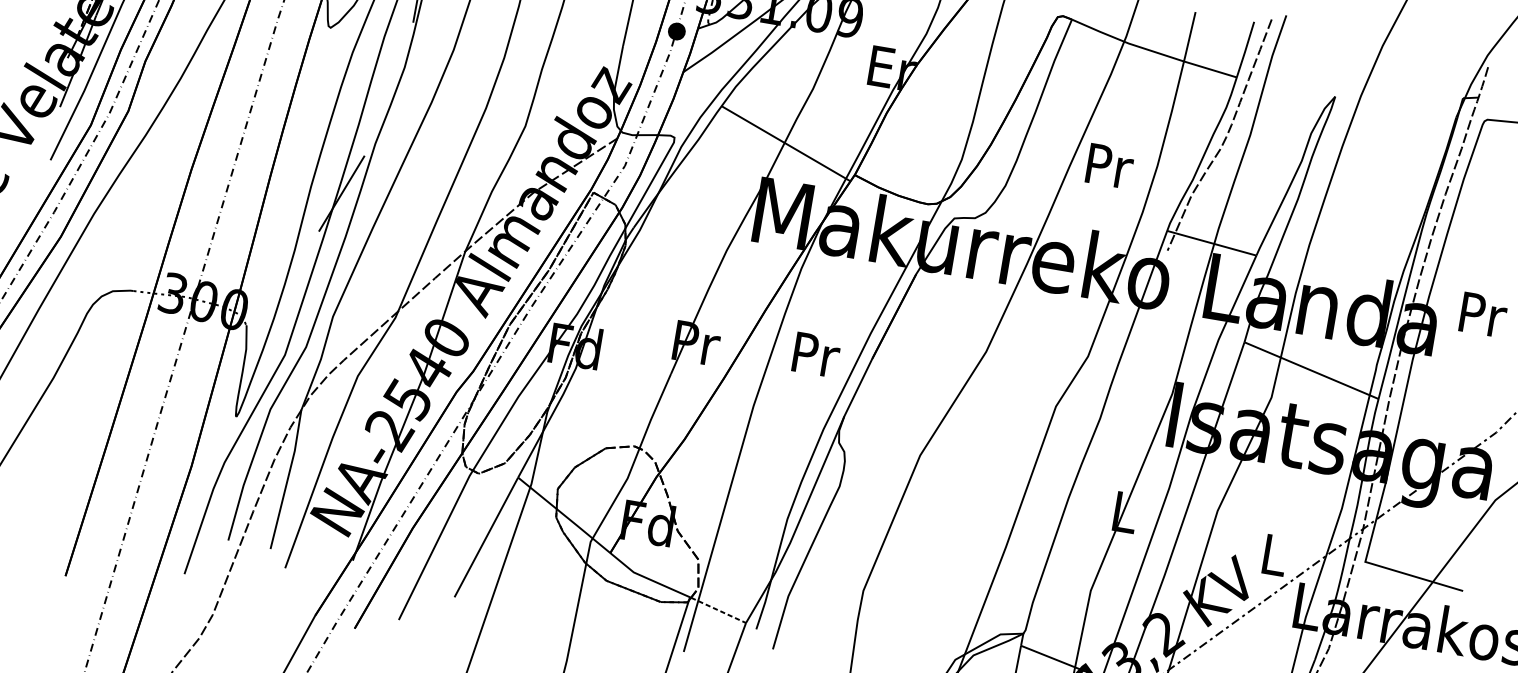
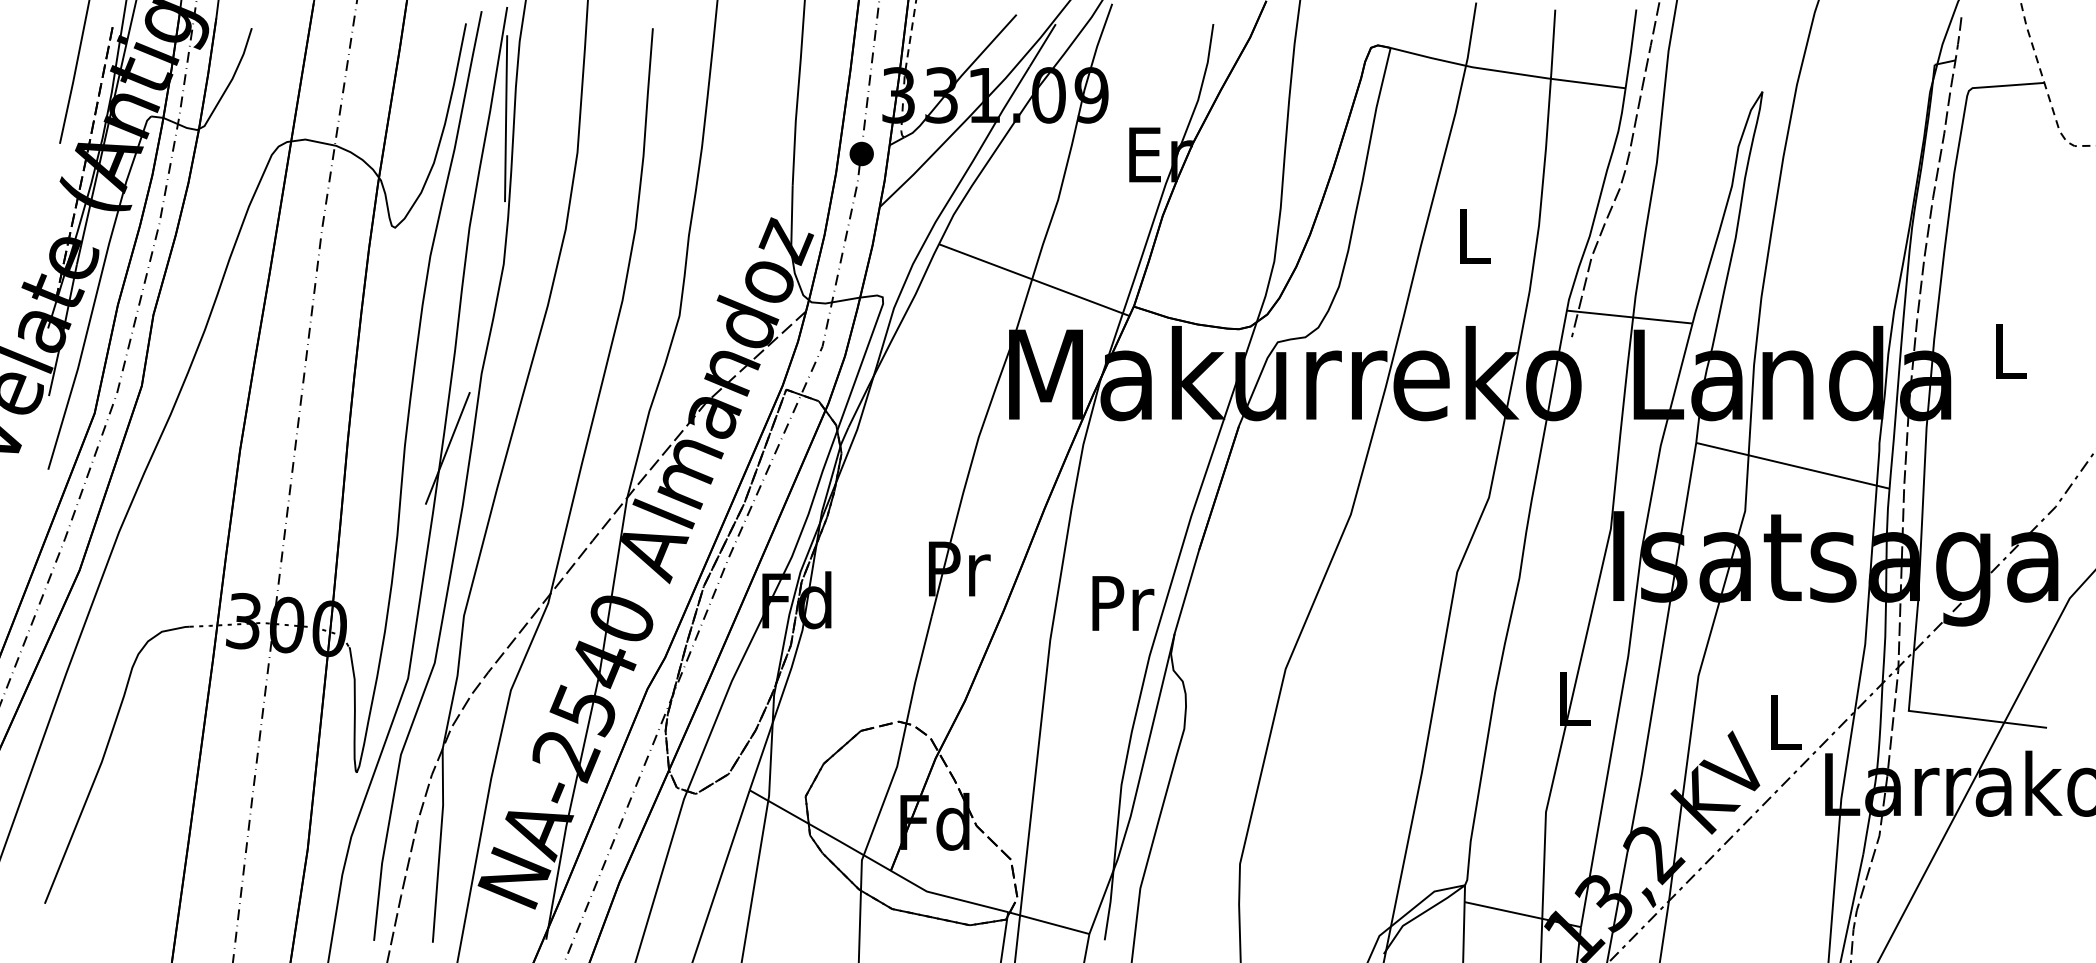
text: (1110, 166) -> (1475, 236), Pr -> L
text: (1483, 314) -> (2011, 351), Pr -> L
text: (816, 355) -> (1123, 603), moved
line: (719, 610) -> (1050, 923), dashed -> solid

